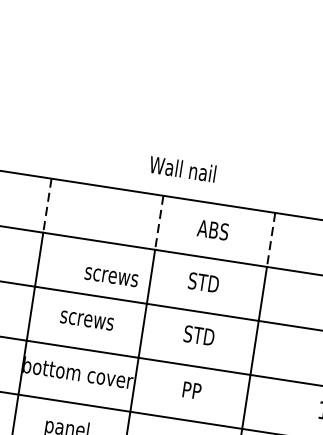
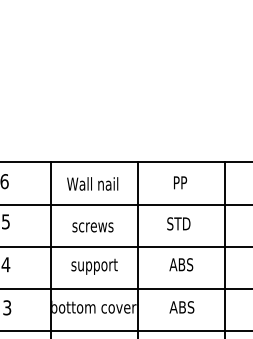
text: (182, 168) -> (92, 183), moved
line: (46, 205) -> (50, 183), dashed -> solid
line: (159, 222) -> (138, 183), dashed -> solid
text: (212, 229) -> (179, 182), ABS -> PP
line: (271, 240) -> (225, 183), dashed -> solid
text: (110, 277) -> (92, 227), moved
text: (87, 320) -> (94, 266), screws -> support
text: (199, 335) -> (181, 264), STD -> ABS
text: (190, 390) -> (181, 307), PP -> ABS

